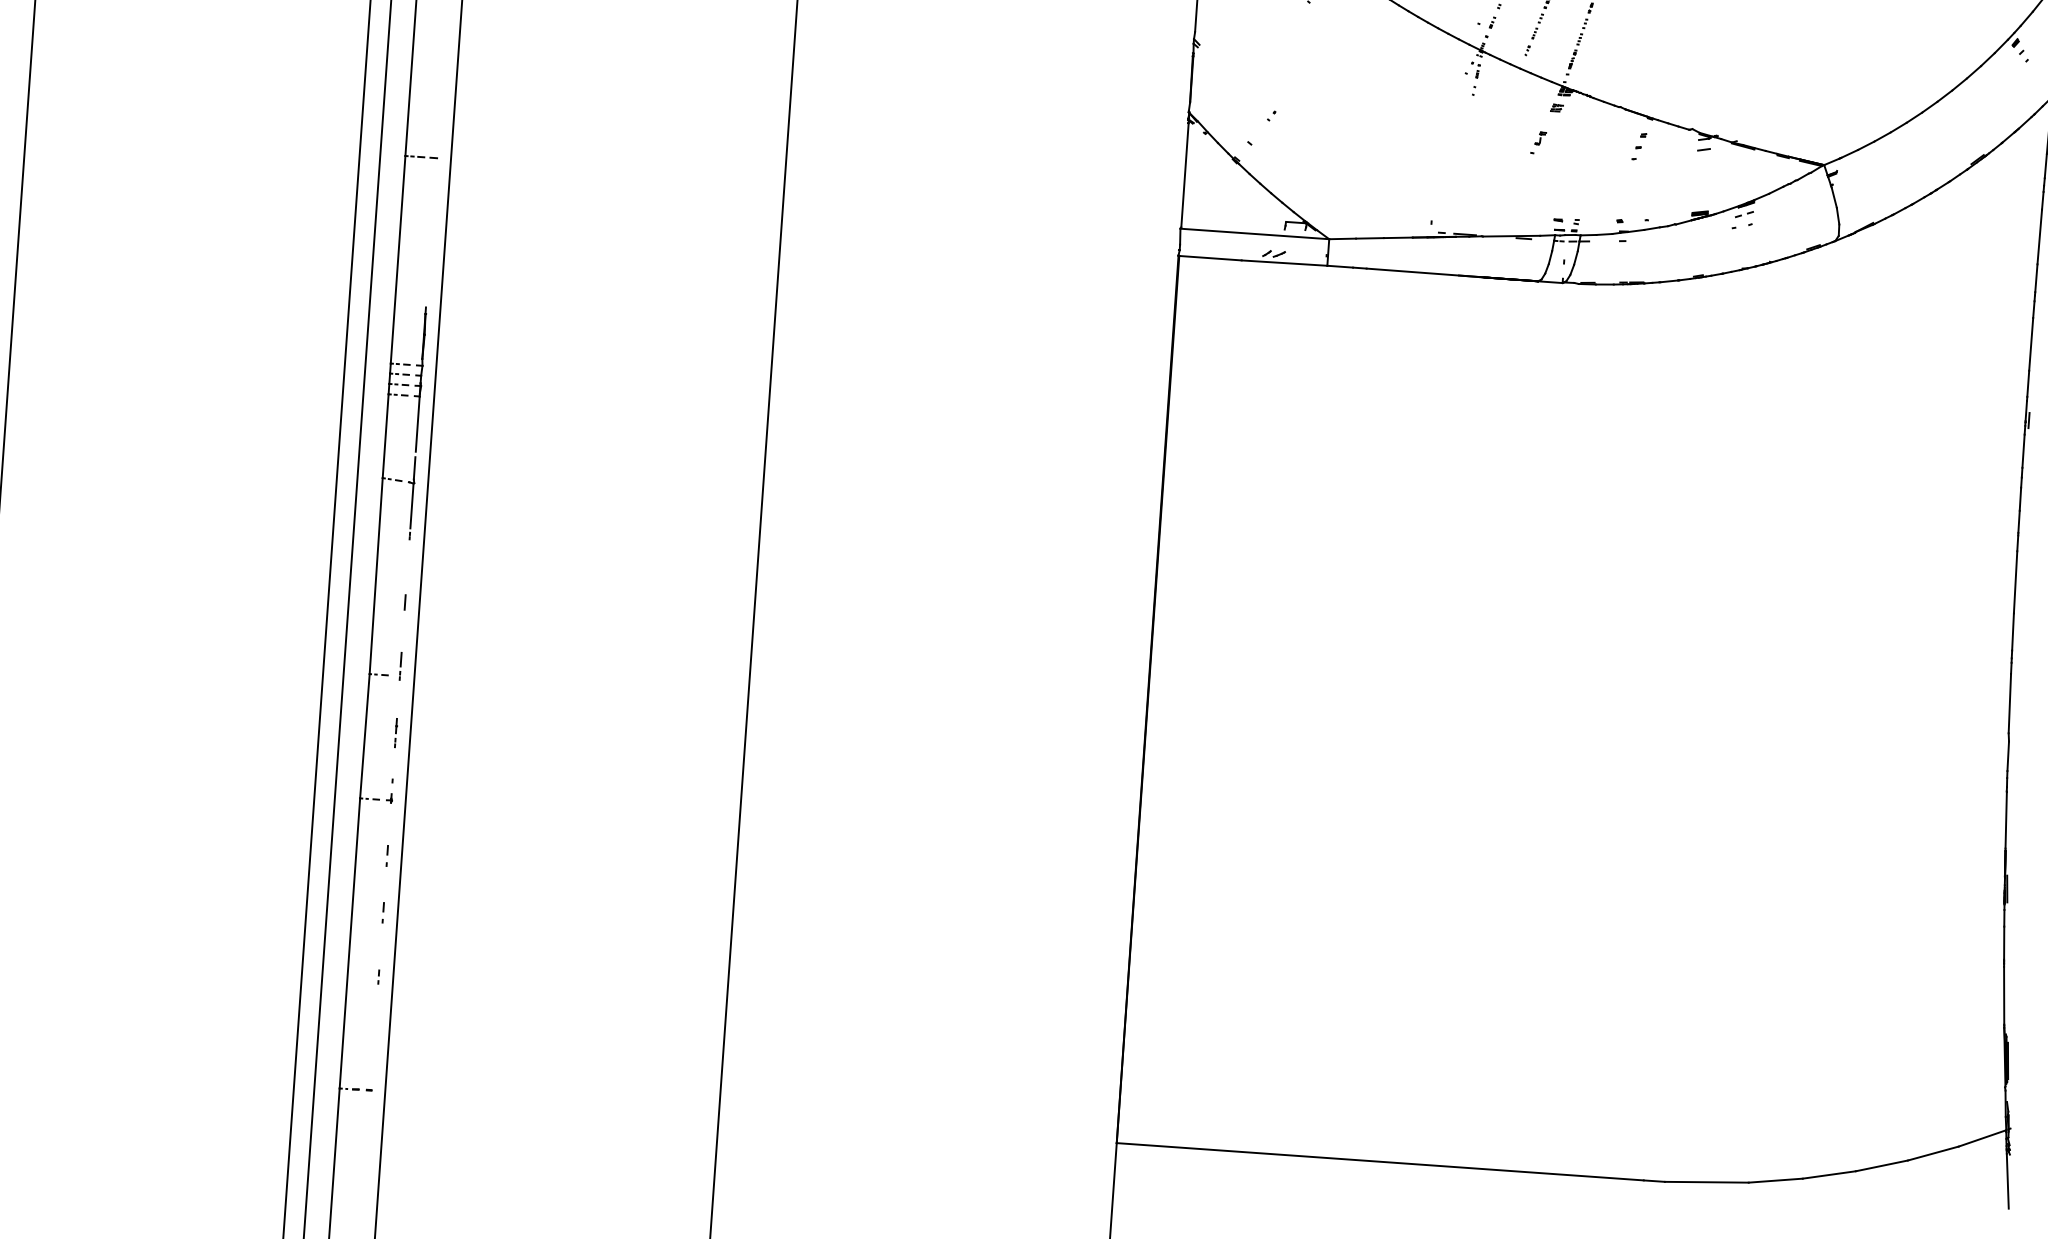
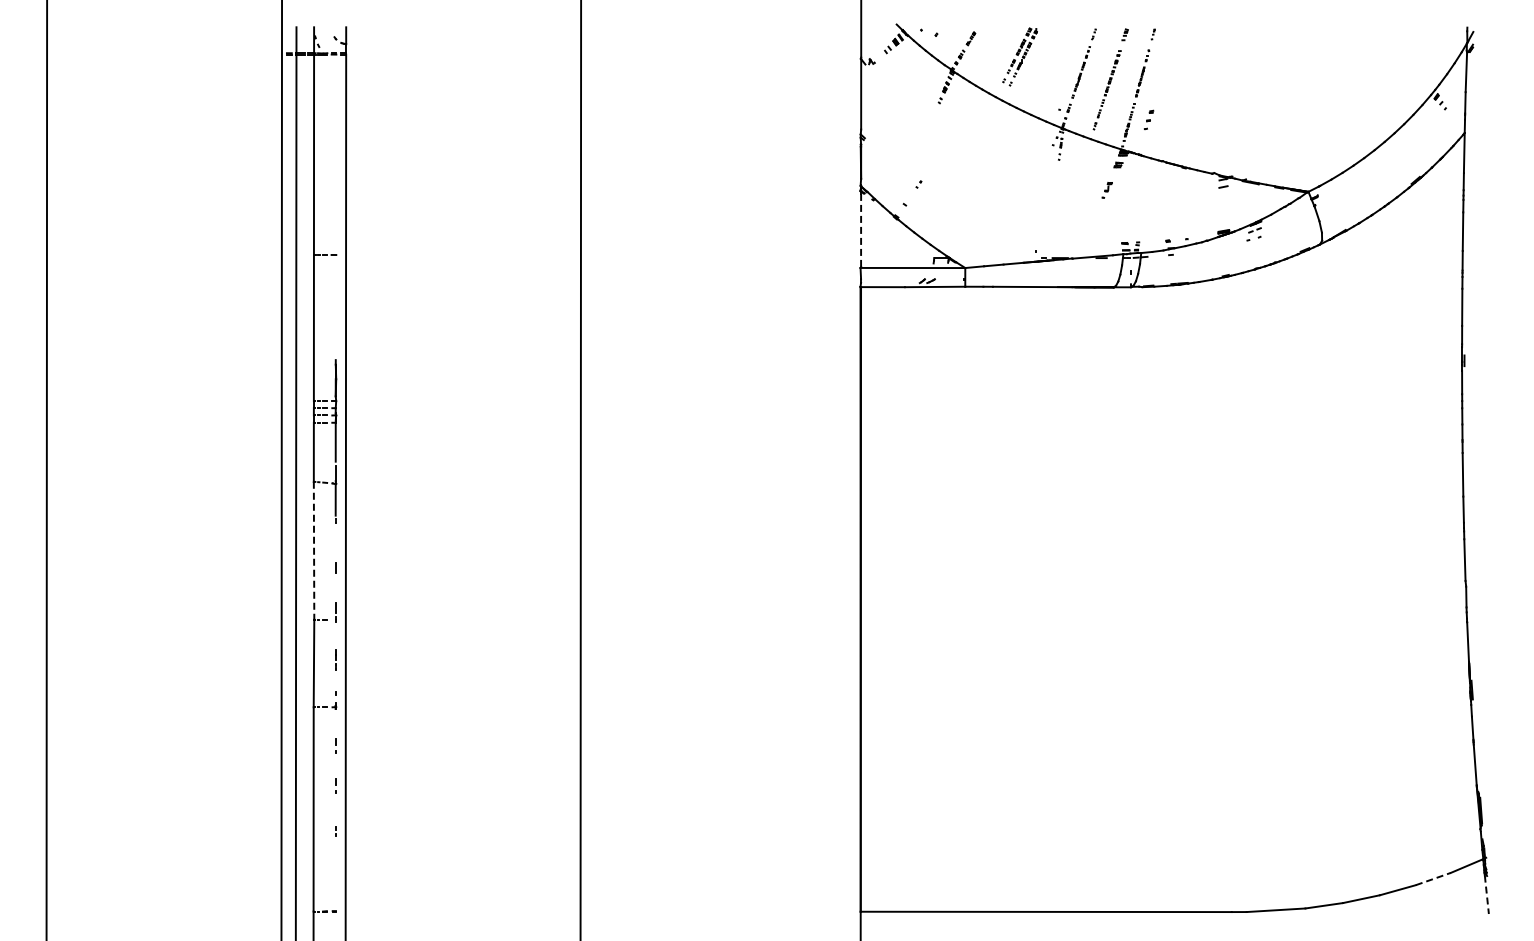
part: (1640, 146) -> (1149, 119), moved
line: (1185, 175) -> (861, 230), solid -> dashed
line: (376, 575) -> (314, 550), solid -> dashed
line: (1933, 1154) -> (1433, 879), solid -> dashed
line: (2007, 1182) -> (1486, 895), solid -> dashed

